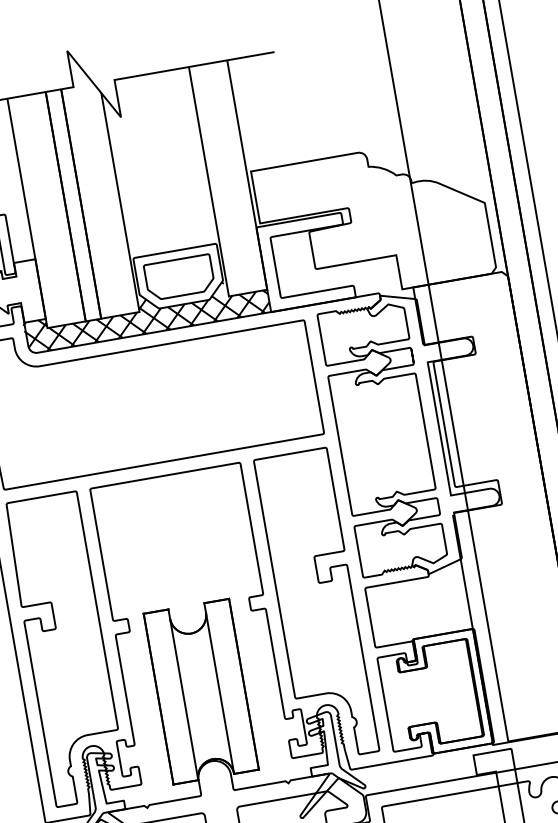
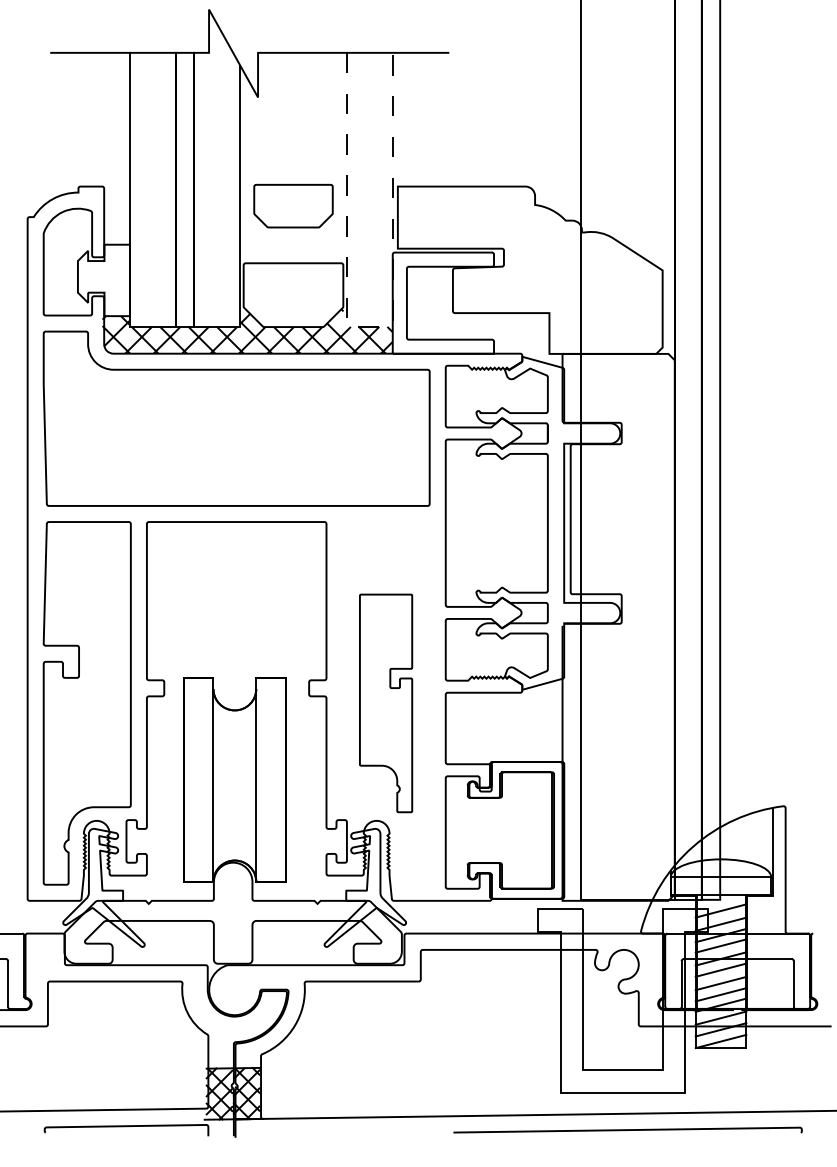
part: (179, 277) -> (293, 205), moved
line: (247, 293) -> (369, 327), solid -> dashed
part: (316, 605) -> (385, 703), size x0.6

